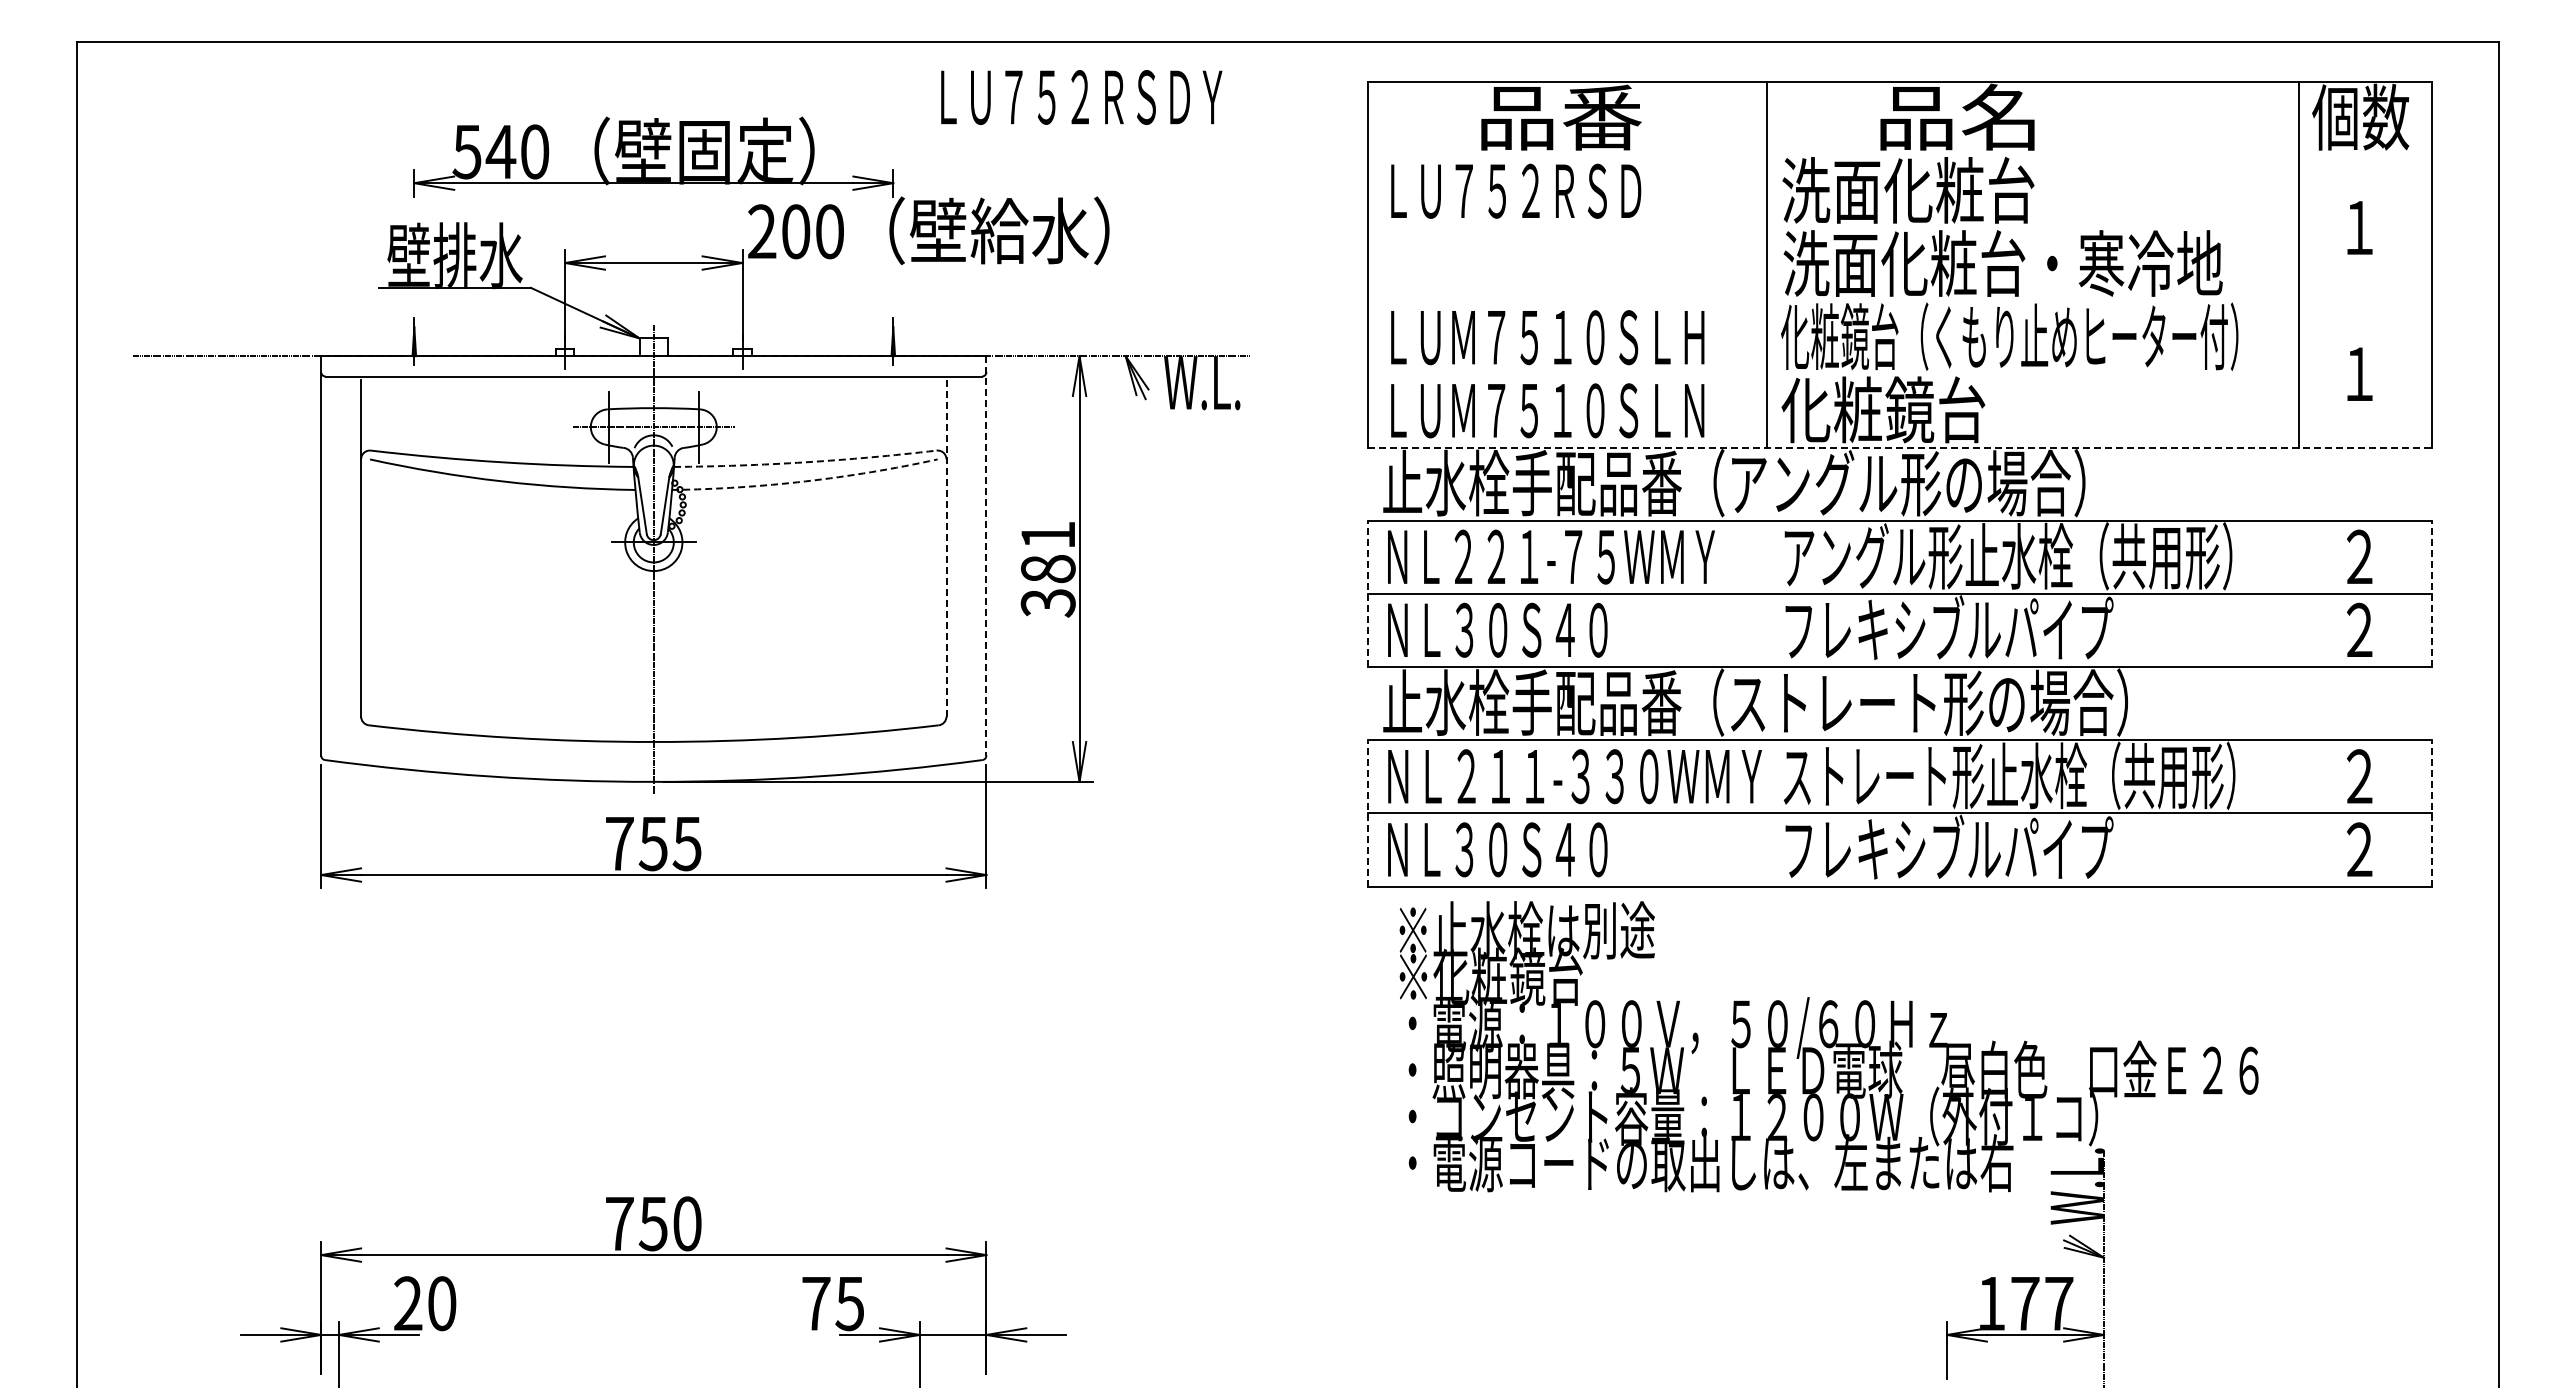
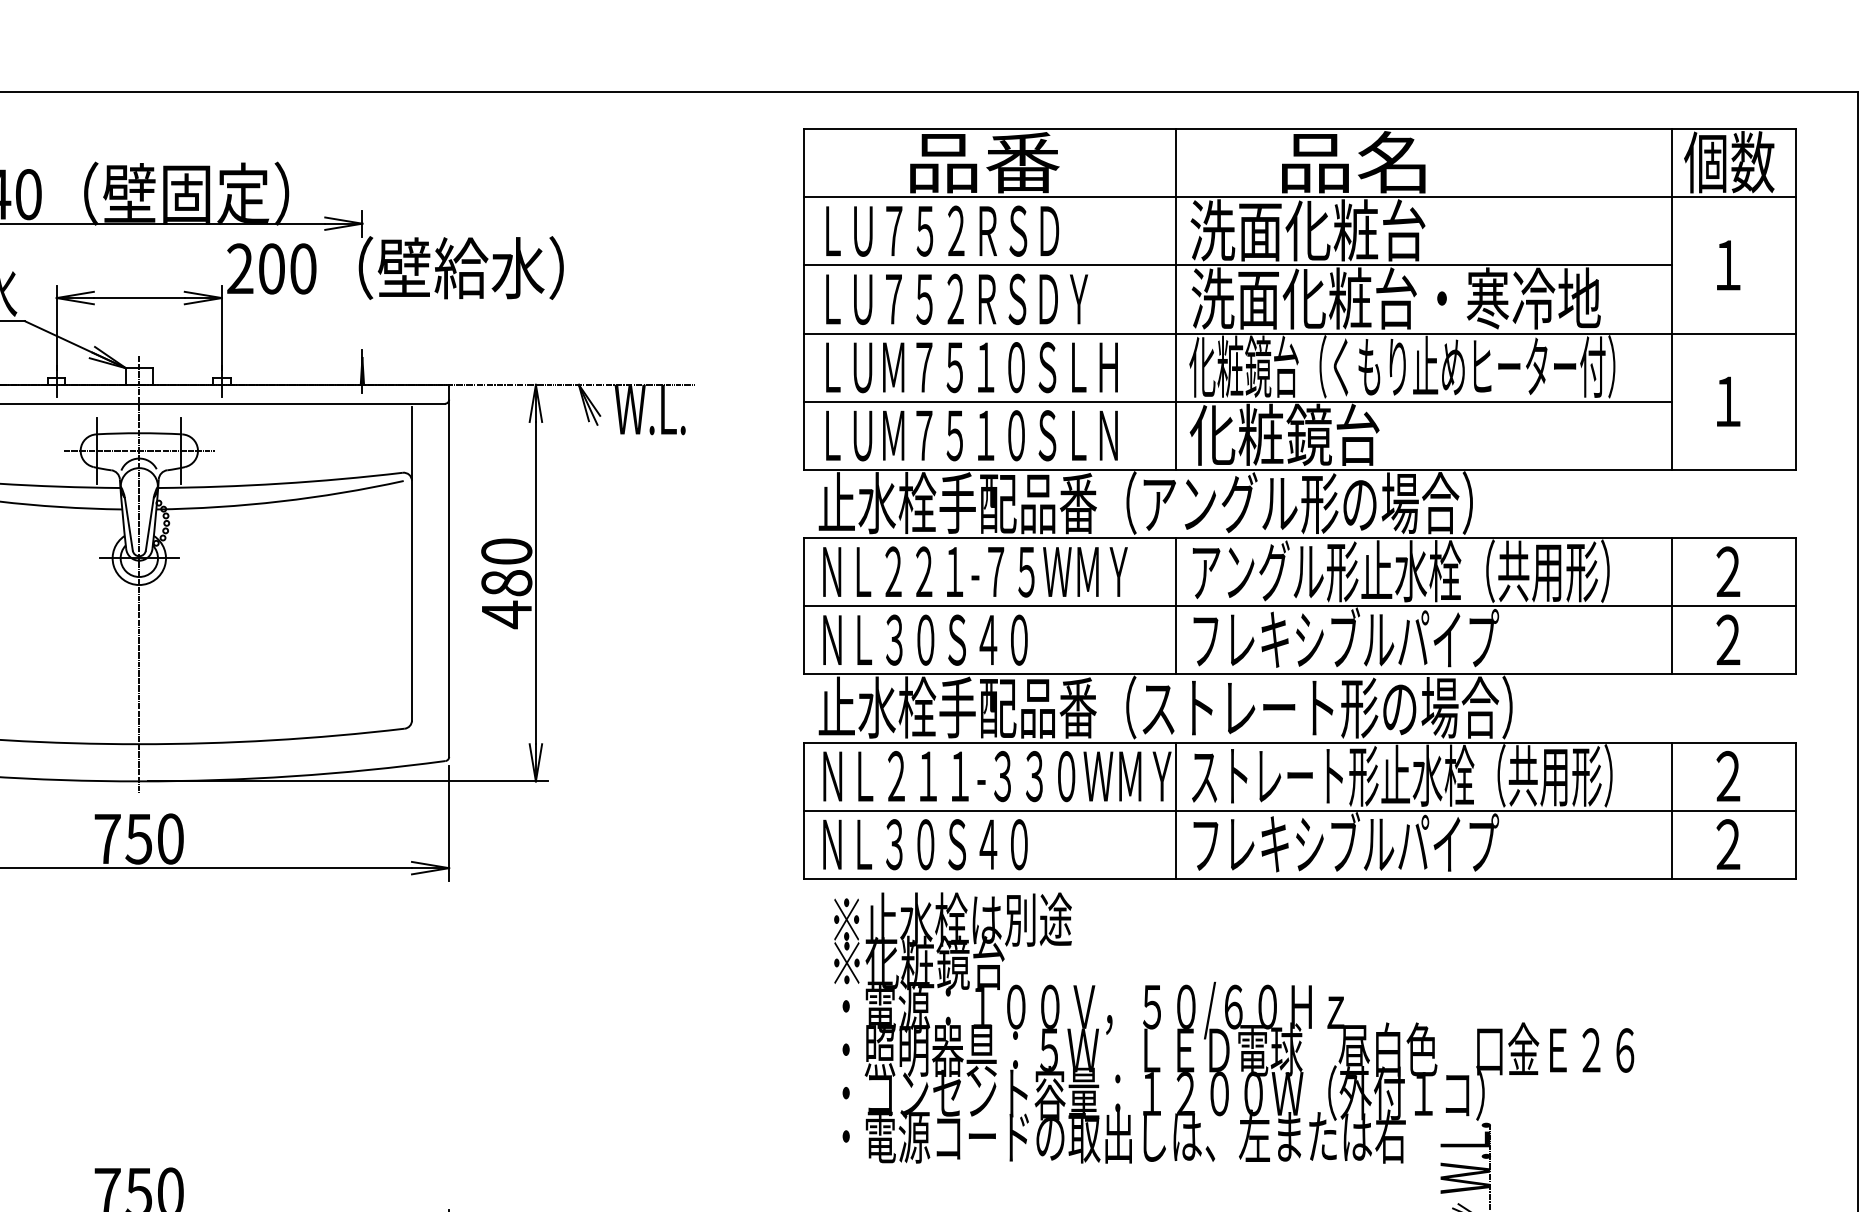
text: (1081, 97) -> (956, 299), moved
line: (1899, 154) -> (1299, 196), added
line: (1833, 228) -> (1238, 265), added
line: (1899, 301) -> (1299, 333), added
line: (1833, 374) -> (1238, 401), added
line: (1900, 447) -> (1300, 469), dashed -> solid
arc: (805, 462) -> (280, 483), dashed -> solid
arc: (805, 481) -> (280, 501), dashed -> solid
line: (946, 548) -> (411, 563), dashed -> solid
line: (986, 555) -> (449, 570), dashed -> solid
text: (1047, 569) -> (506, 583), 381 -> 480
line: (1367, 593) -> (804, 605), dashed -> solid
line: (1766, 593) -> (1175, 605), added
line: (2299, 593) -> (1672, 605), added
line: (2432, 593) -> (1796, 605), dashed -> solid
line: (1367, 812) -> (804, 809), dashed -> solid
line: (2432, 812) -> (1796, 809), dashed -> solid
line: (1766, 813) -> (1175, 810), added
line: (2299, 813) -> (1672, 810), added
text: (686, 843) -> (169, 838), 755 -> 750

